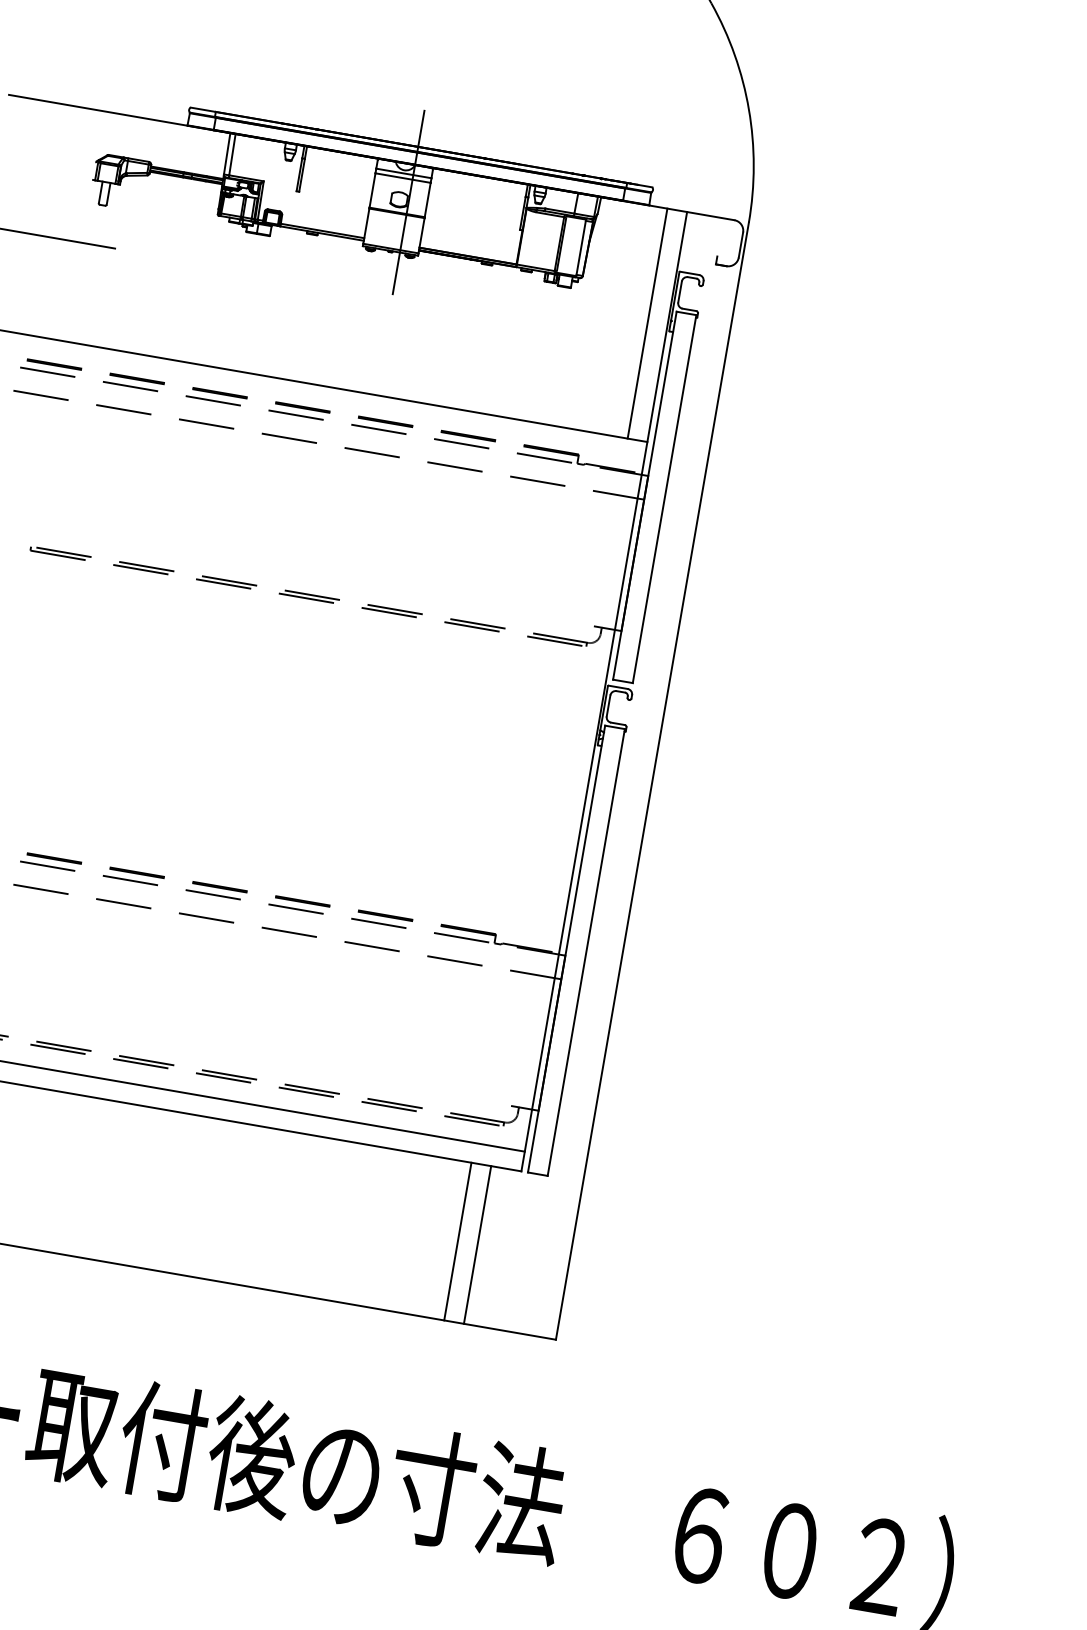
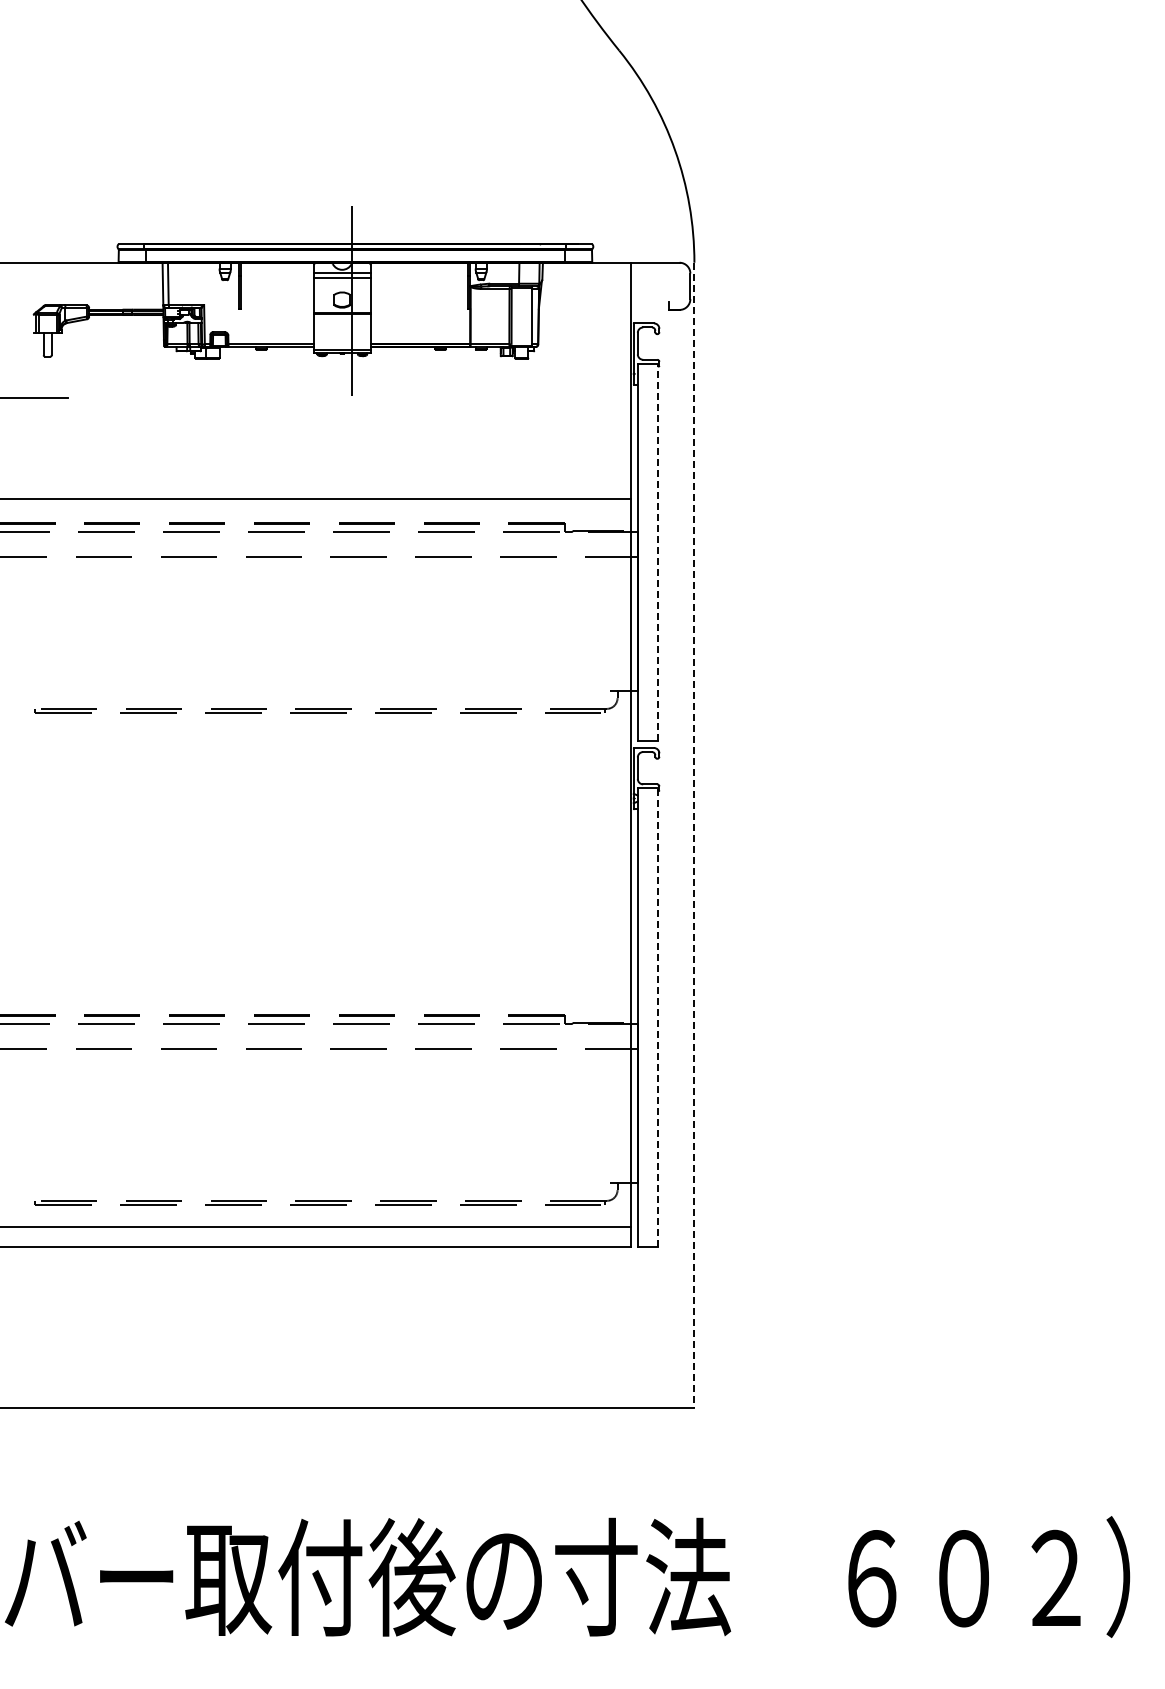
line: (647, 323) -> (610, 380), removed
line: (665, 499) -> (658, 552), solid -> dashed
line: (652, 781) -> (694, 835), solid -> dashed
line: (586, 952) -> (658, 1017), solid -> dashed
line: (457, 1241) -> (579, 1327), removed
line: (478, 1244) -> (600, 1327), removed

